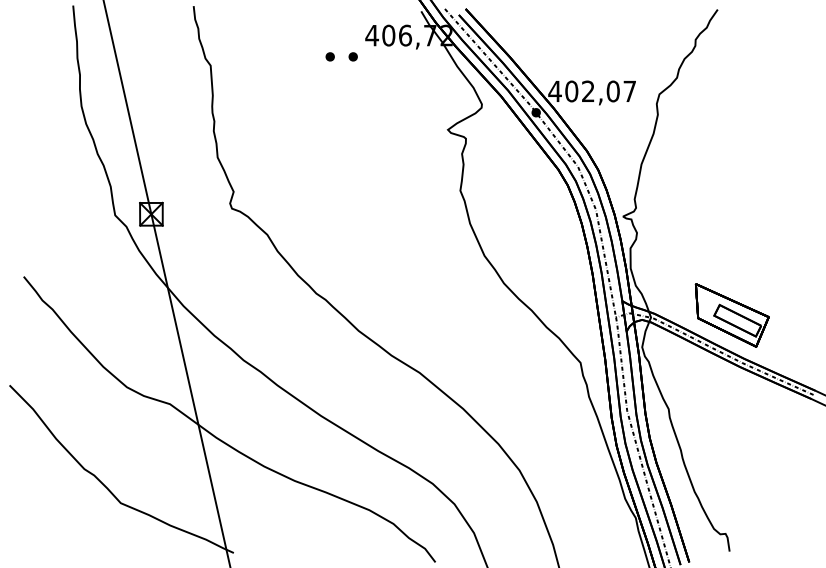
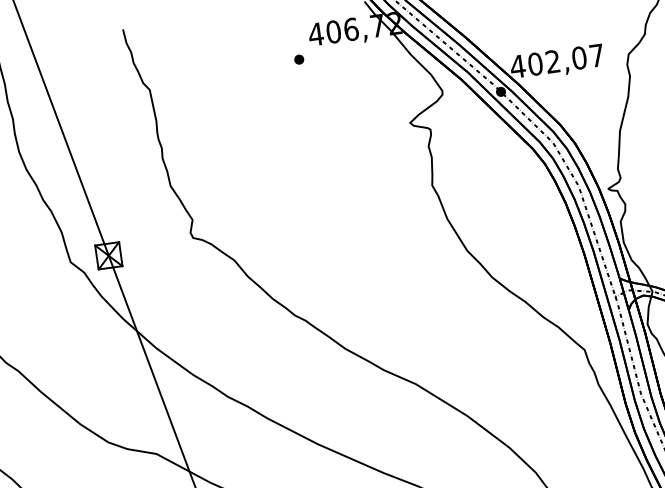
part: (329, 56) -> (274, 62), removed

